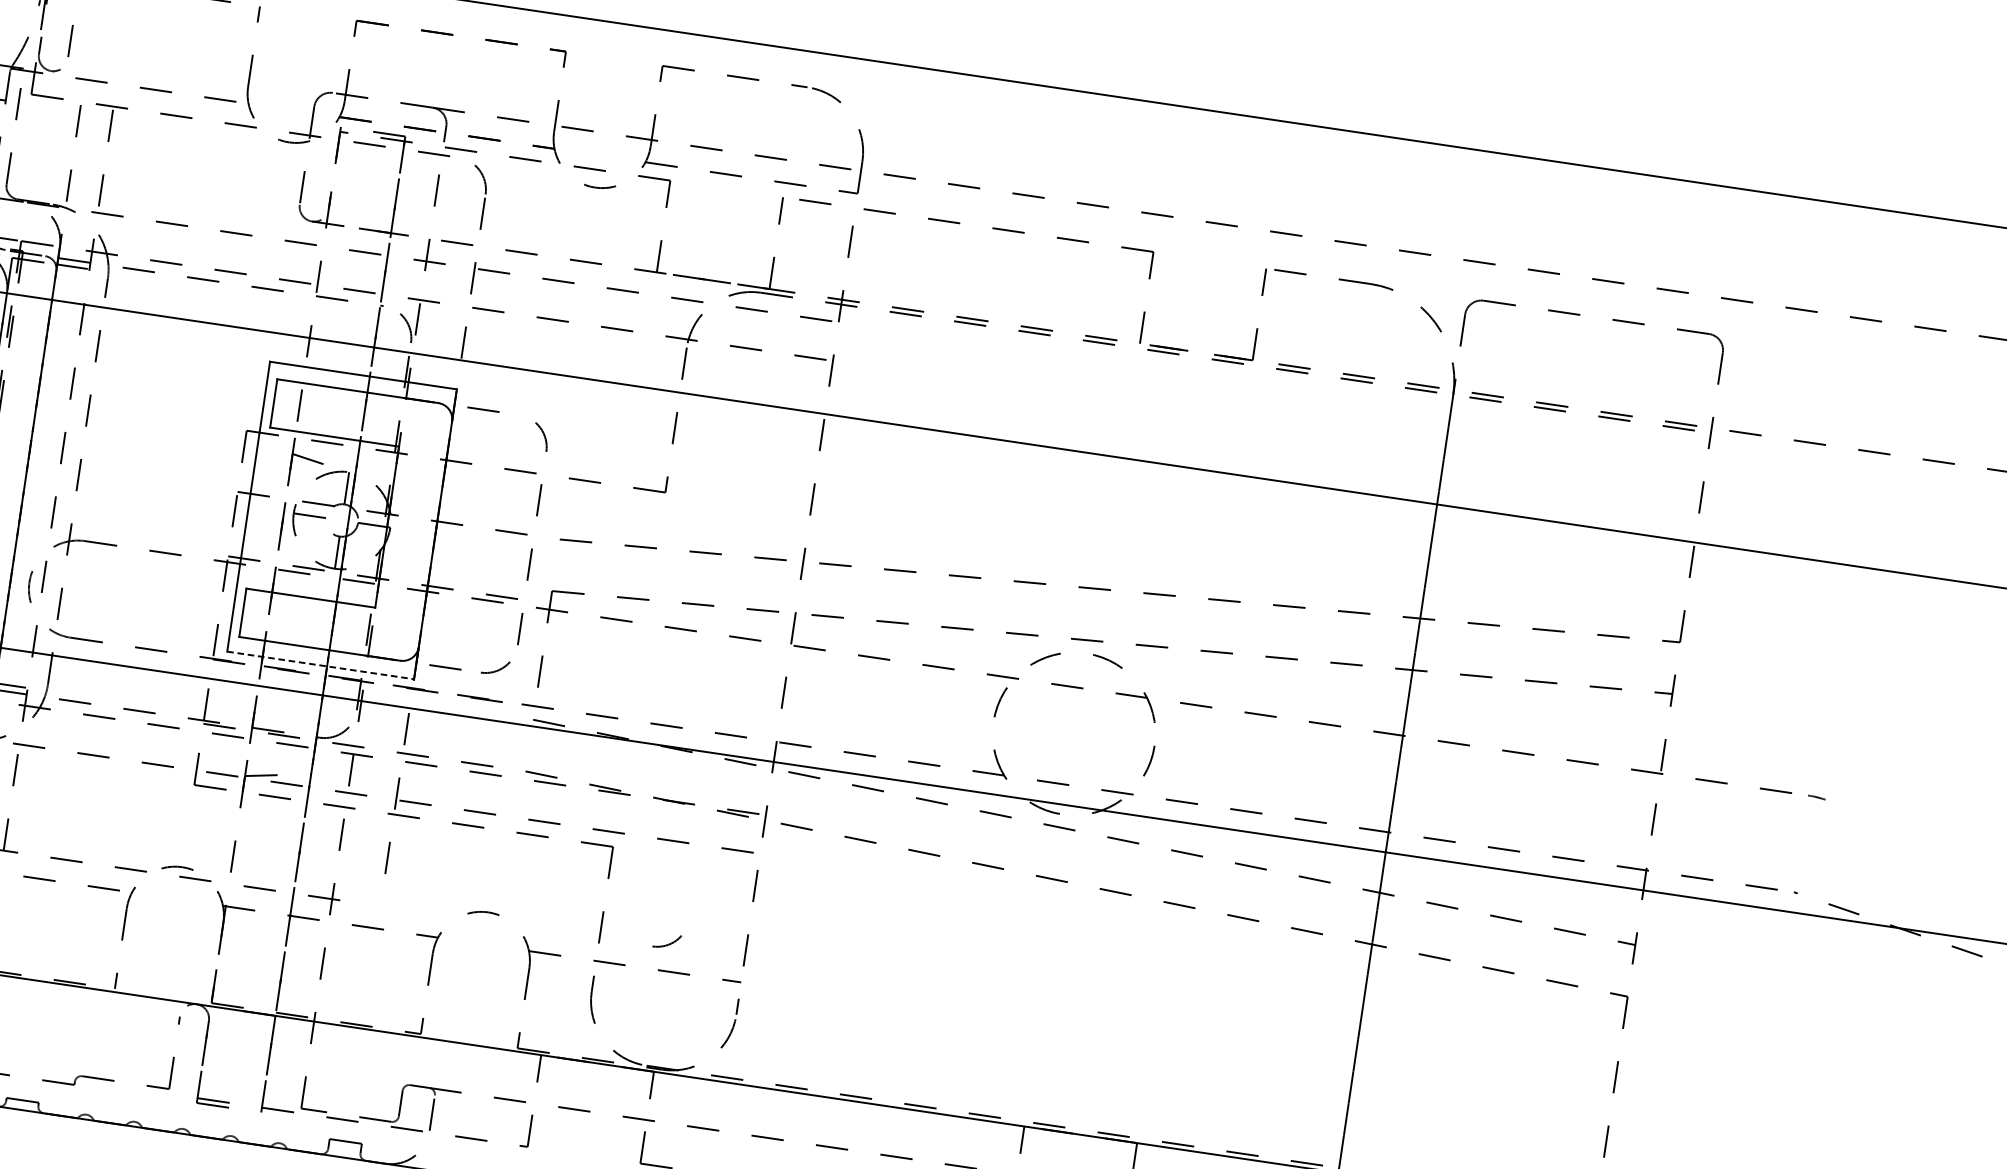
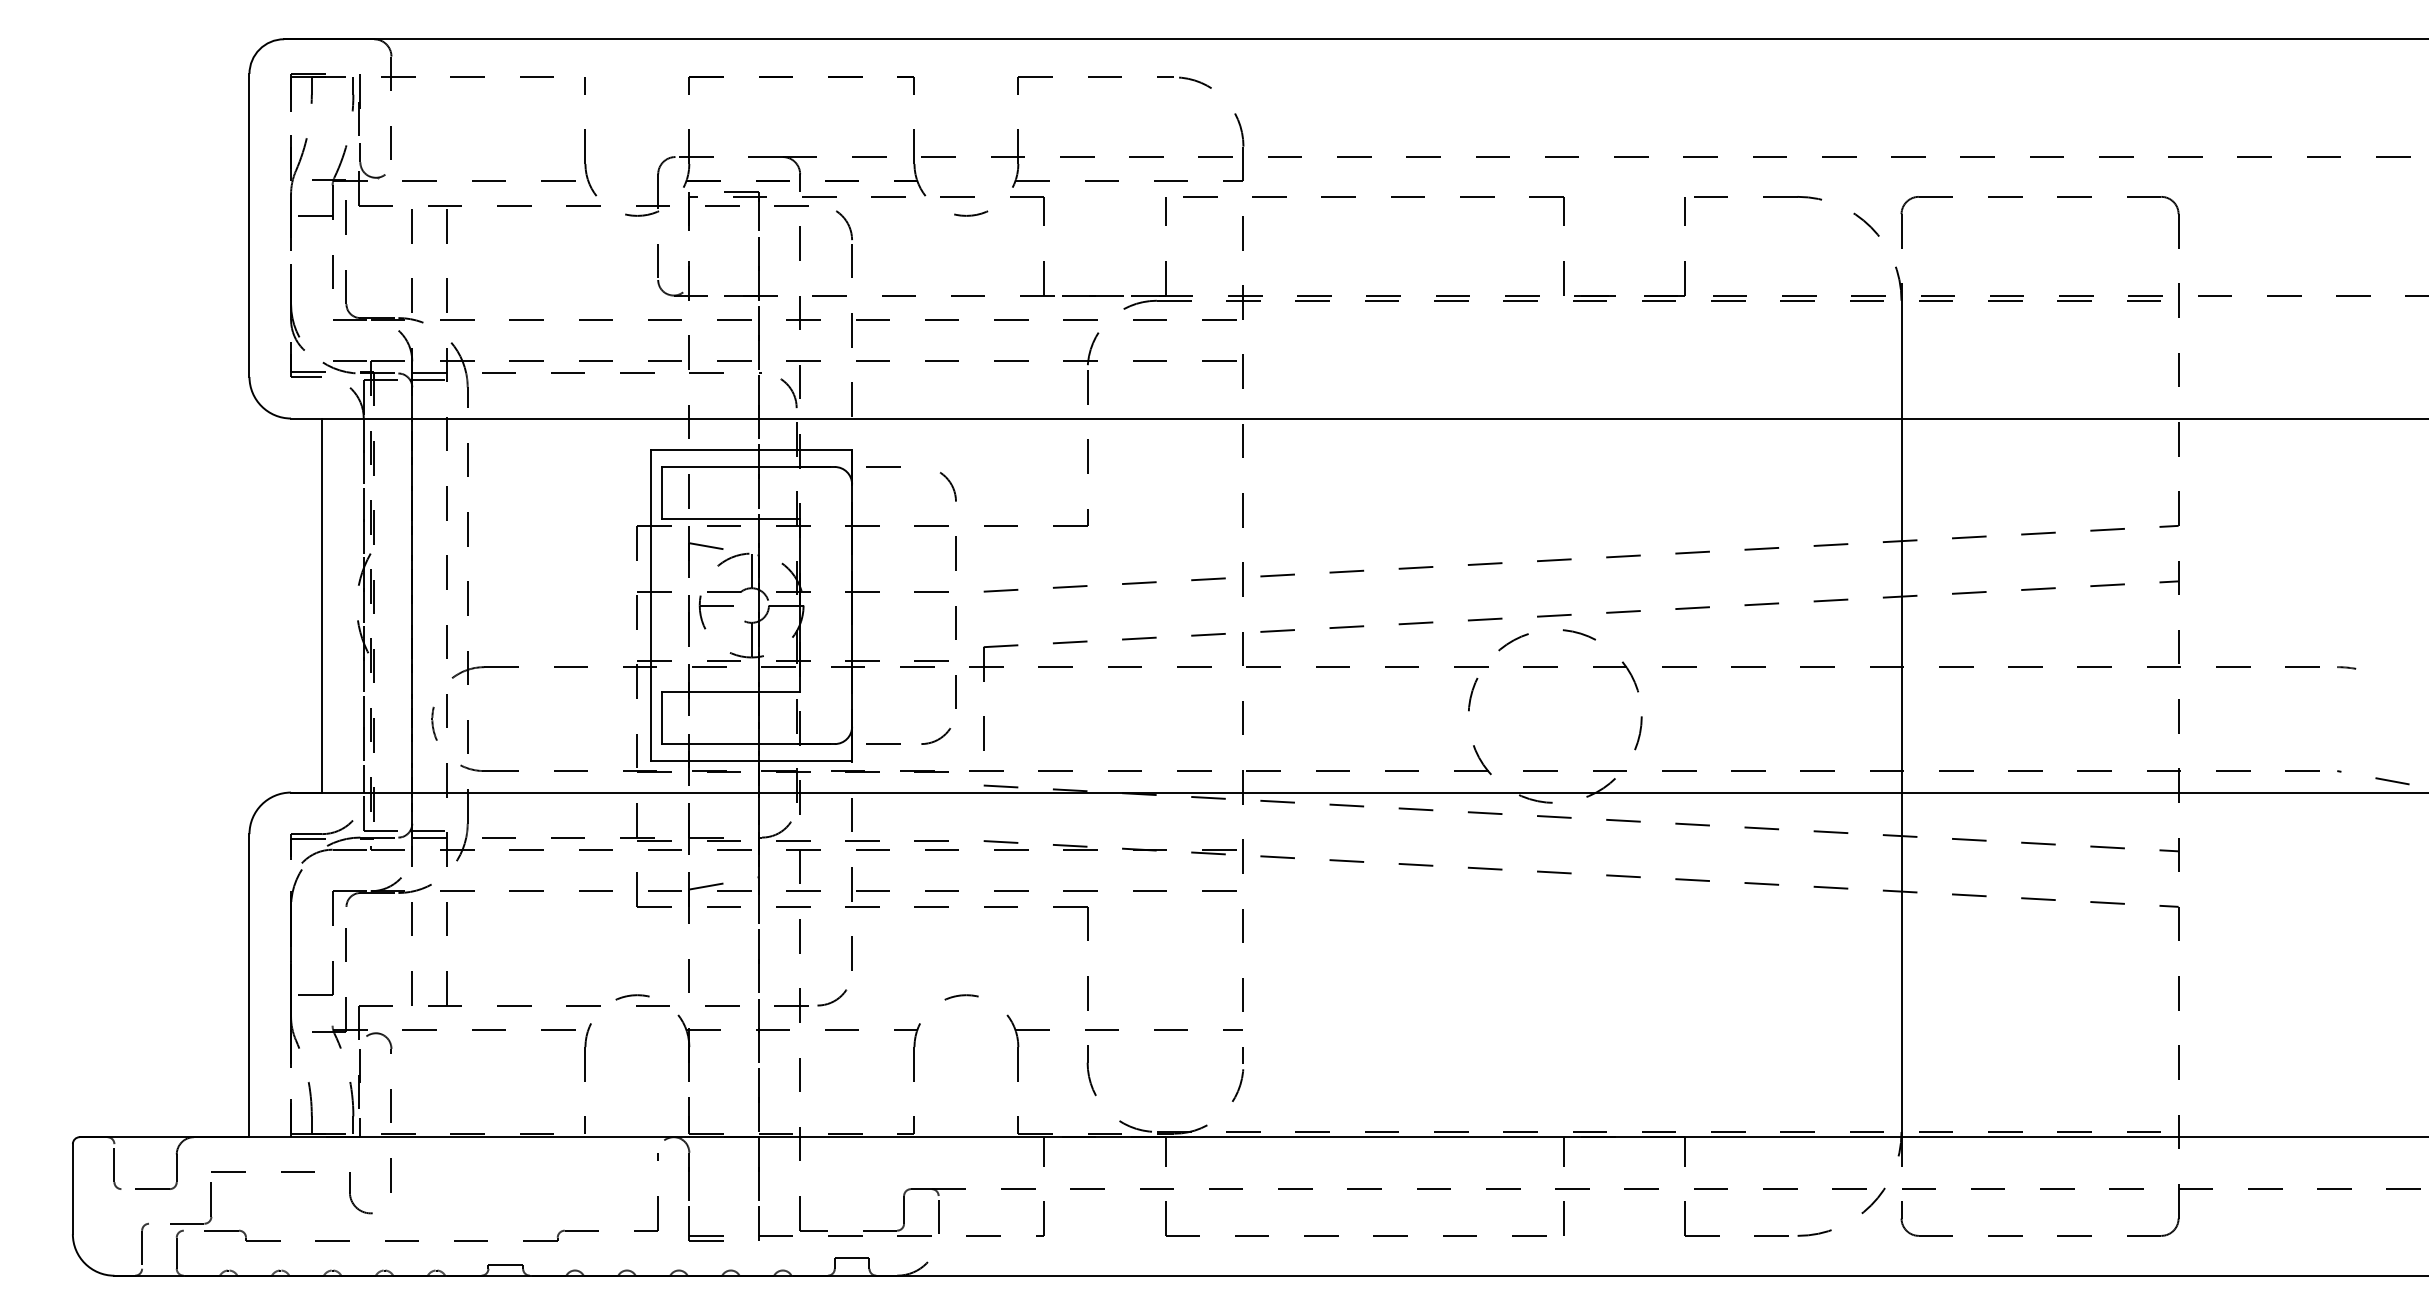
line: (321, 665) -> (752, 761), dashed -> solid
arc: (668, 943) -> (833, 1000), moved

